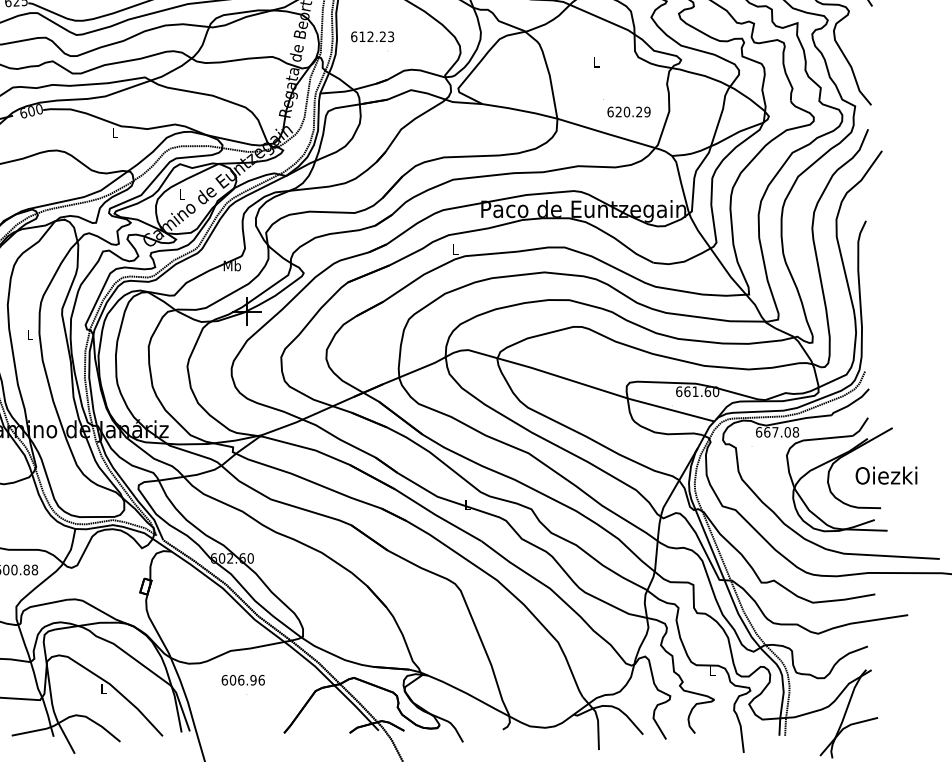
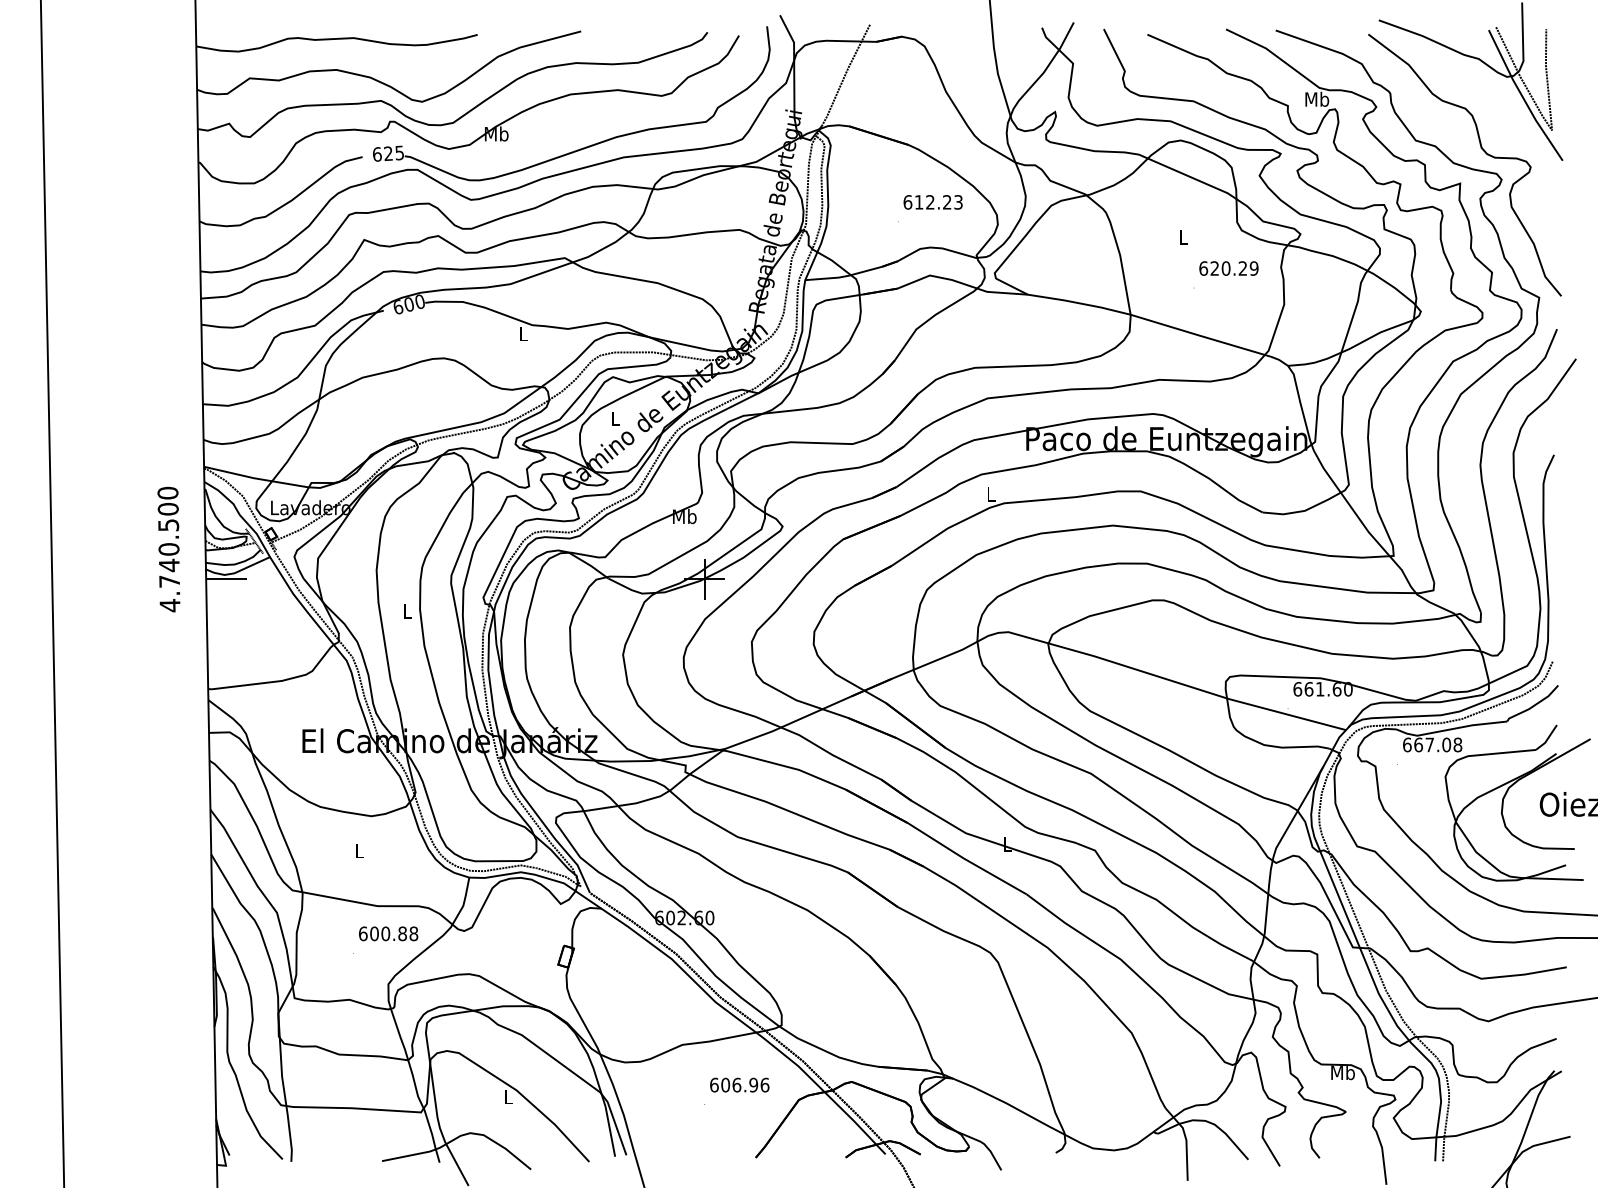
text: (372, 36) -> (932, 202), moved
text: (628, 111) -> (1228, 268), moved
text: (711, 671) -> (1342, 1072), L -> Mb
text: (243, 679) -> (739, 1084), moved

